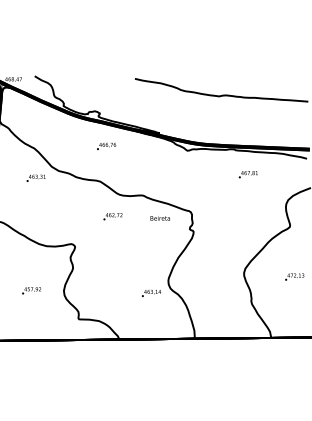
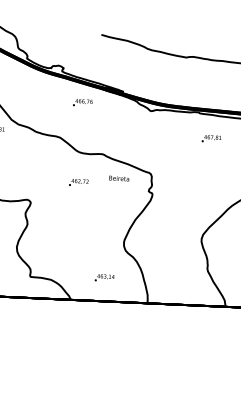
text: (106, 145) -> (82, 101), moved
text: (112, 216) -> (78, 182), moved
text: (151, 292) -> (104, 277), moved

